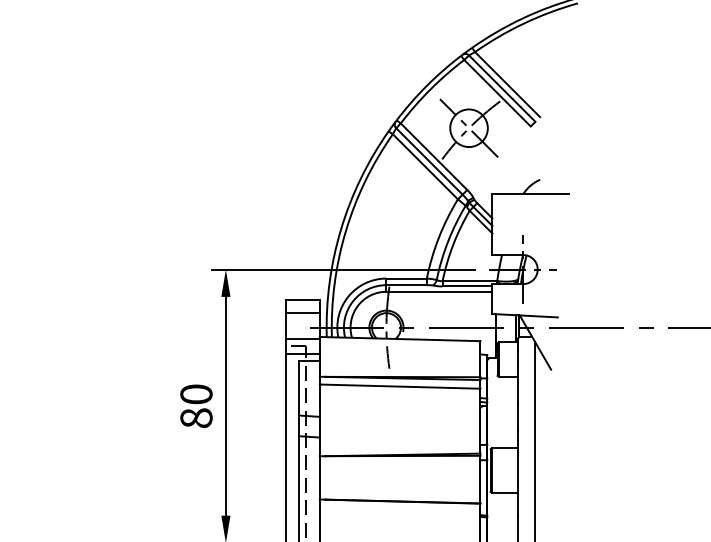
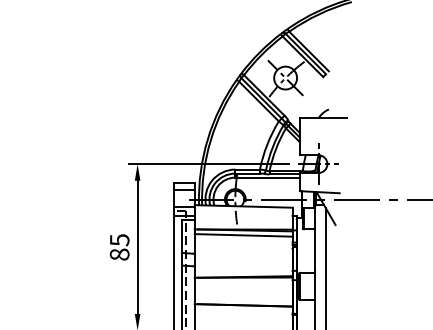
text: (196, 395) -> (119, 240), 80 -> 85

